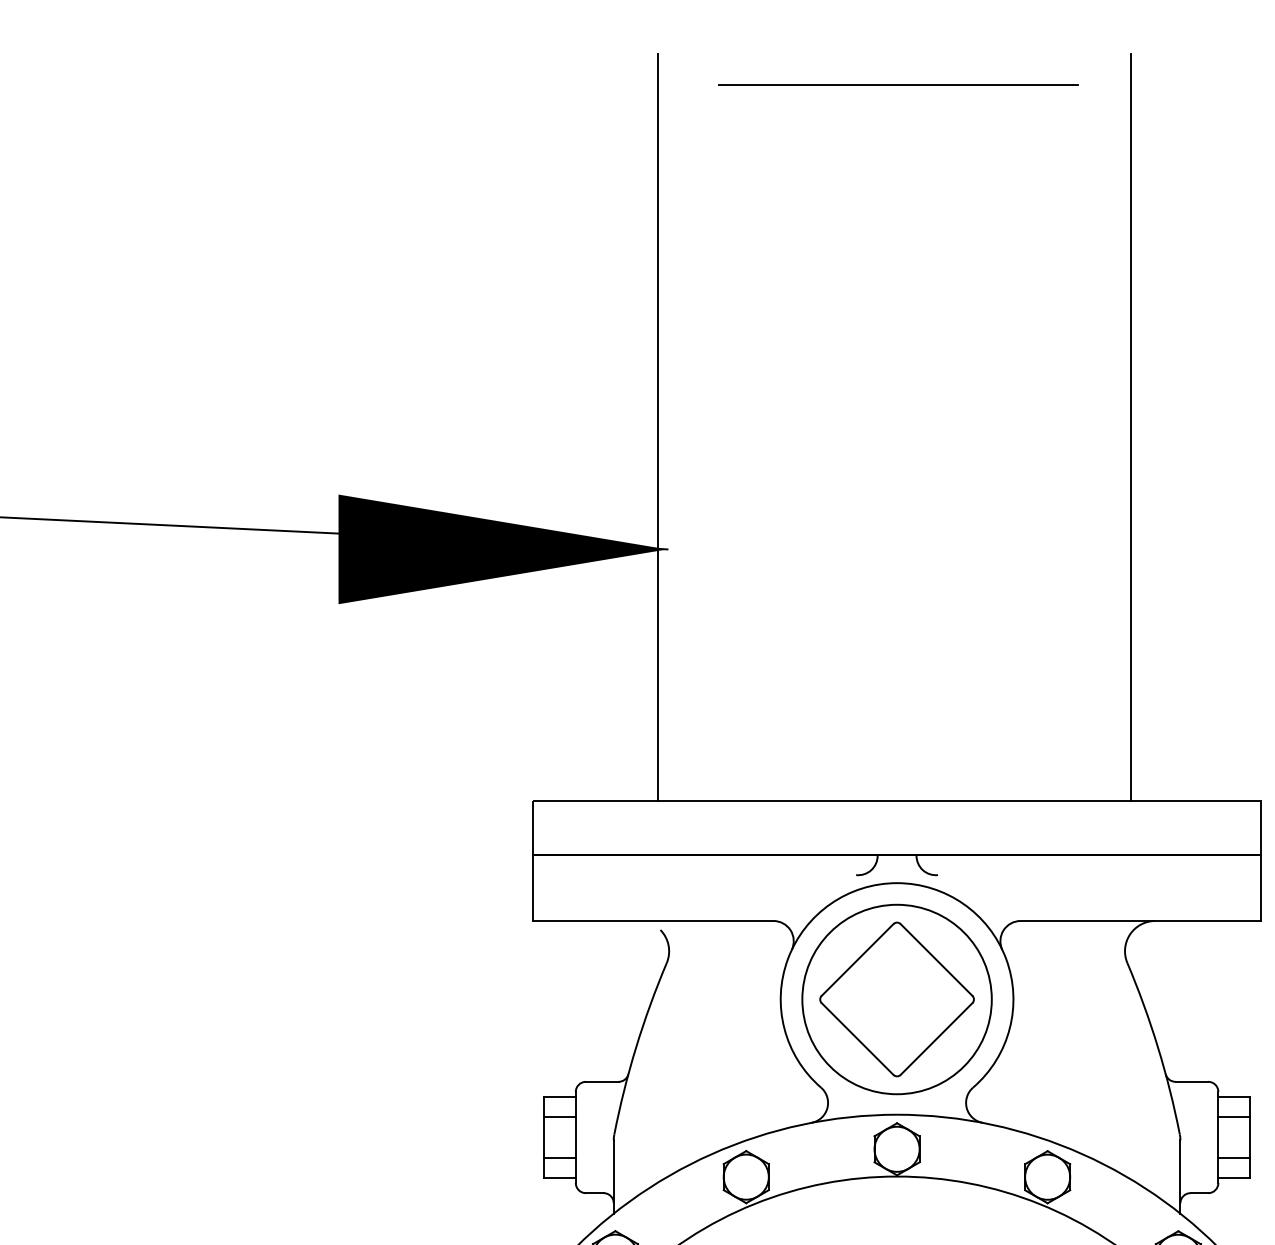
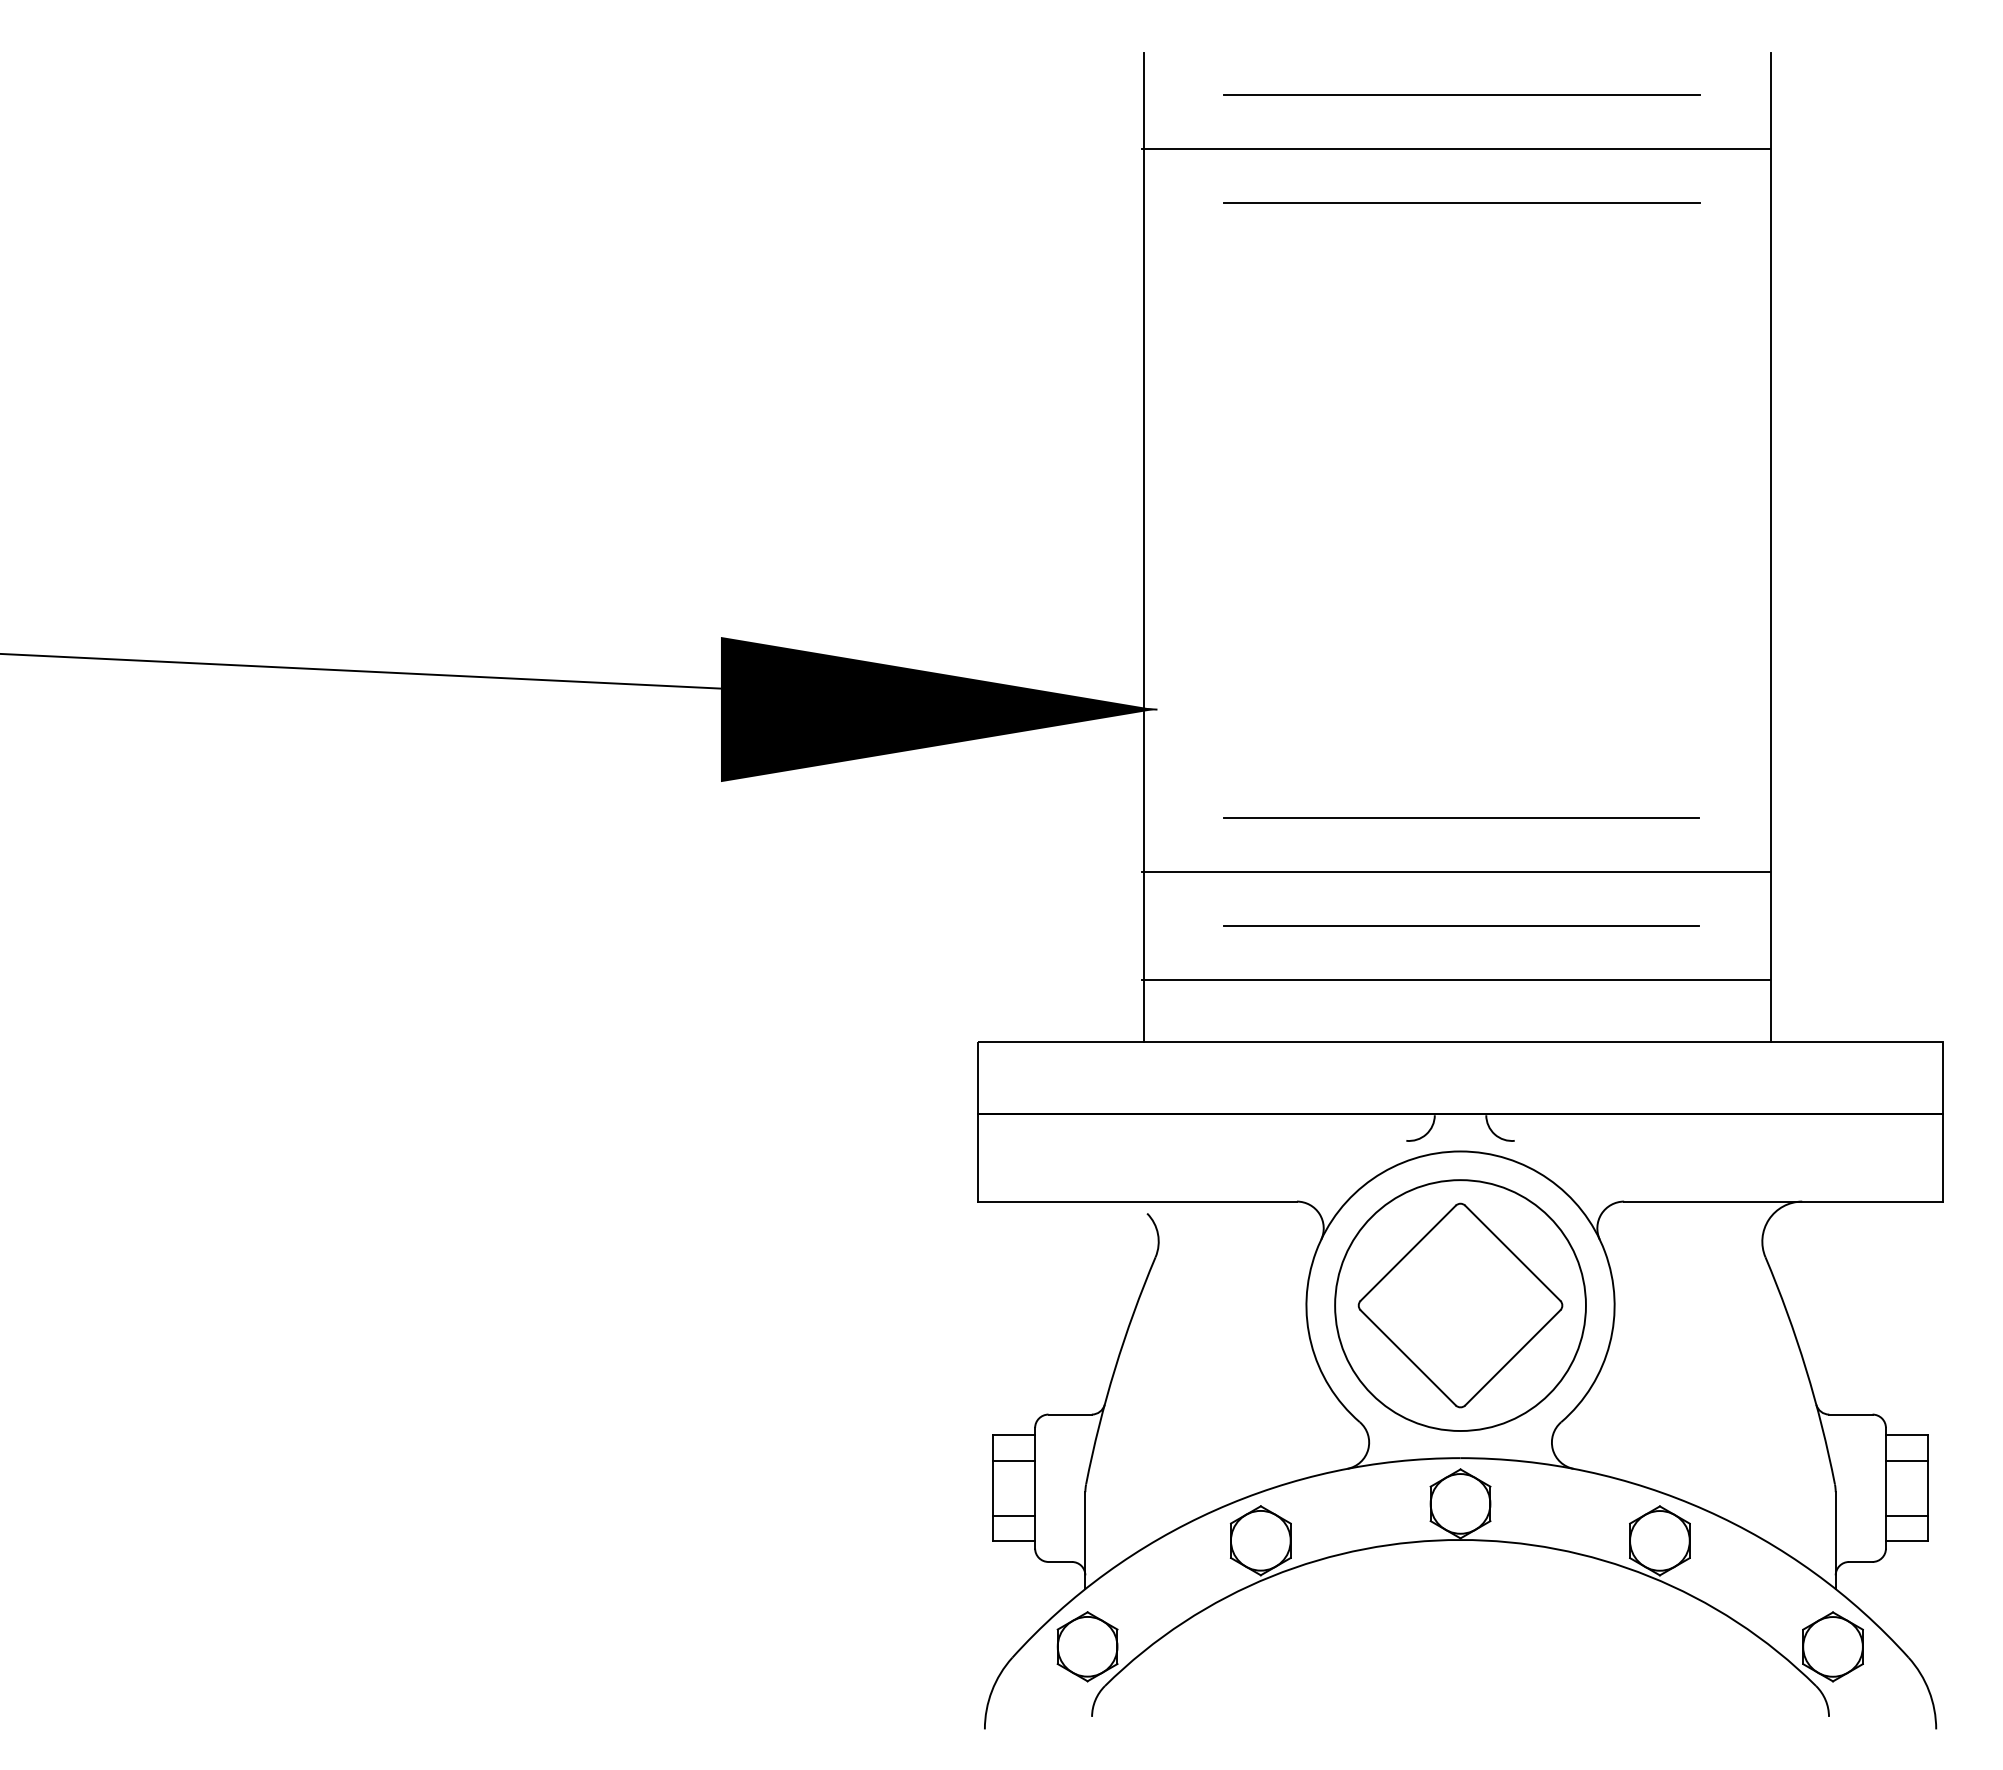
line: (894, 125) -> (1456, 148), added
line: (897, 167) -> (1461, 203), added
line: (897, 630) -> (1461, 817), added
line: (893, 671) -> (1455, 871), added
line: (897, 712) -> (1461, 925), added
line: (893, 754) -> (1455, 980), added

